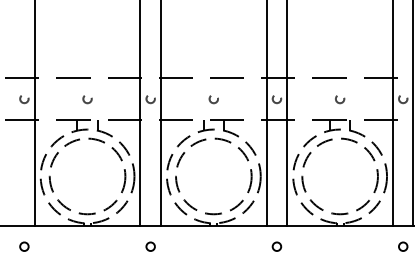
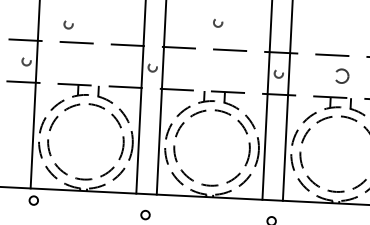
circle: (87, 99) -> (68, 24), moved
circle: (213, 99) -> (217, 23), moved
circle: (340, 99) -> (342, 77), size x1.6
circle: (24, 246) -> (33, 200), moved

